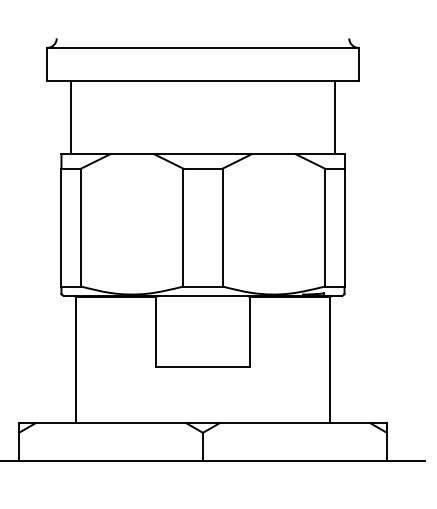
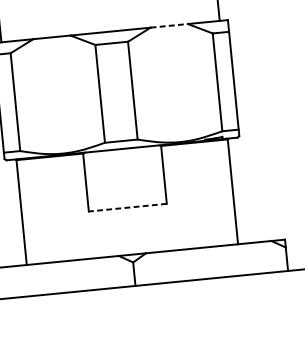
line: (274, 154) -> (169, 25), solid -> dashed
line: (202, 366) -> (127, 207), solid -> dashed

